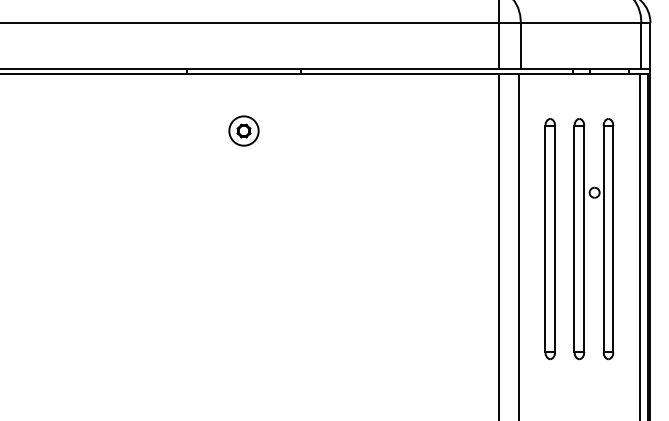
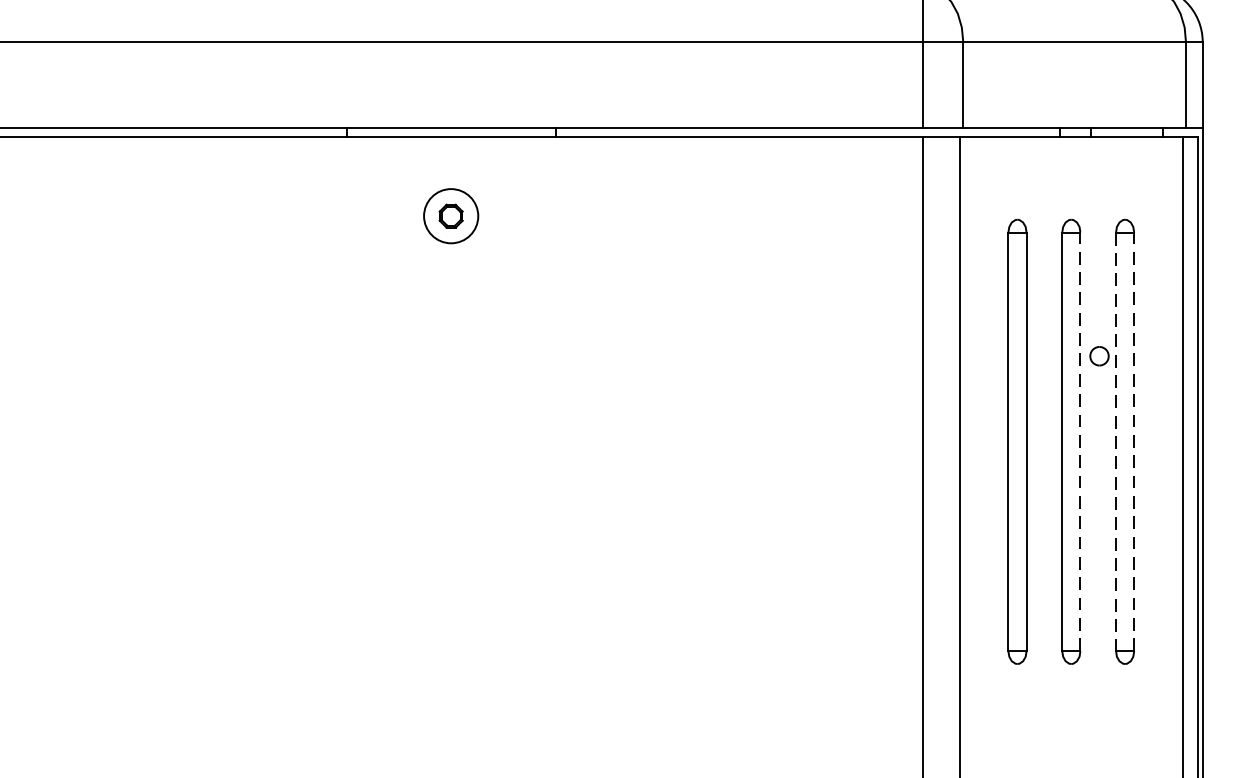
part: (243, 130) -> (450, 215), moved
line: (584, 238) -> (1080, 440), solid -> dashed
line: (613, 238) -> (1134, 440), solid -> dashed
line: (603, 239) -> (1115, 442), solid -> dashed

